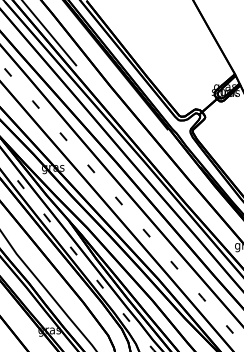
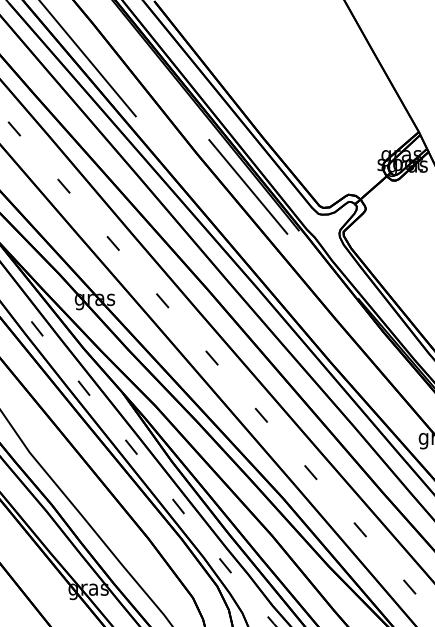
line: (139, 104) -> (248, 186), added

